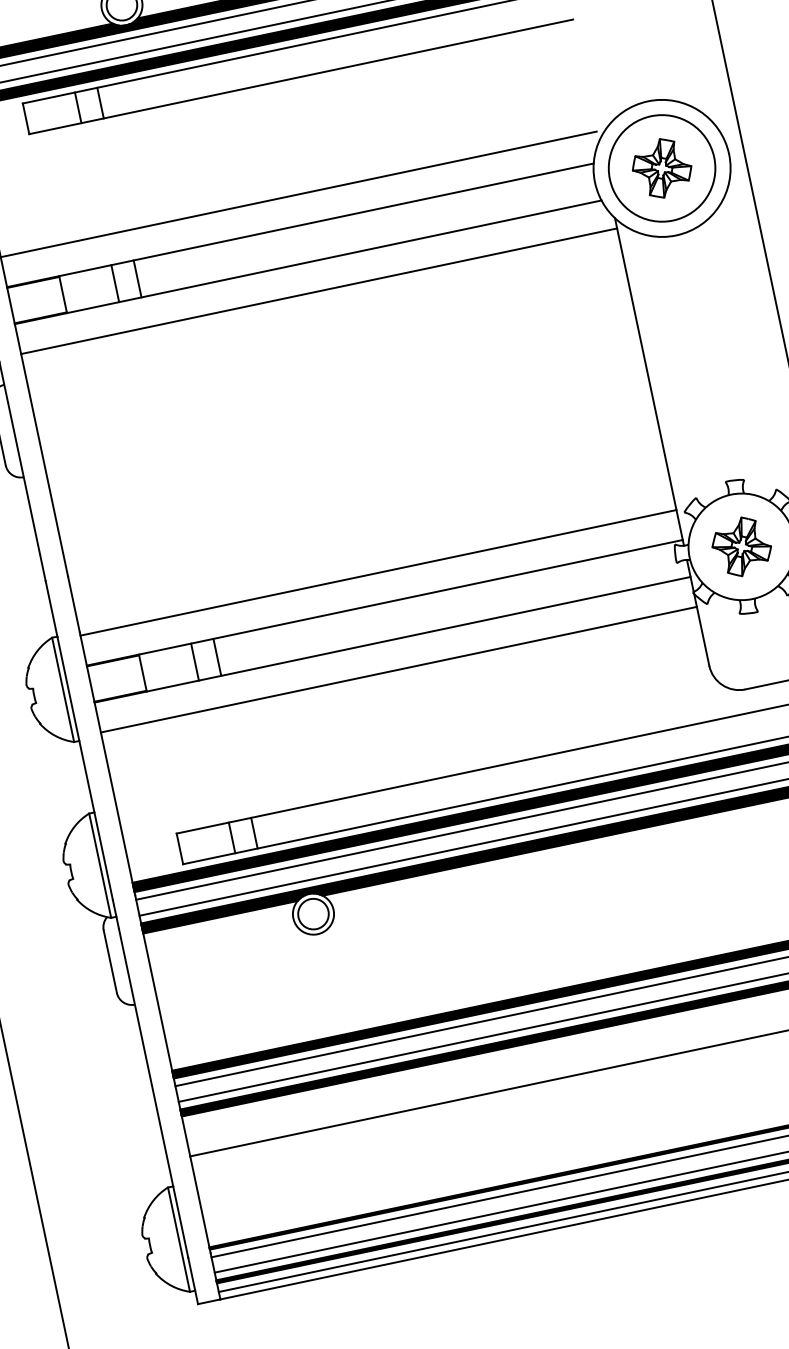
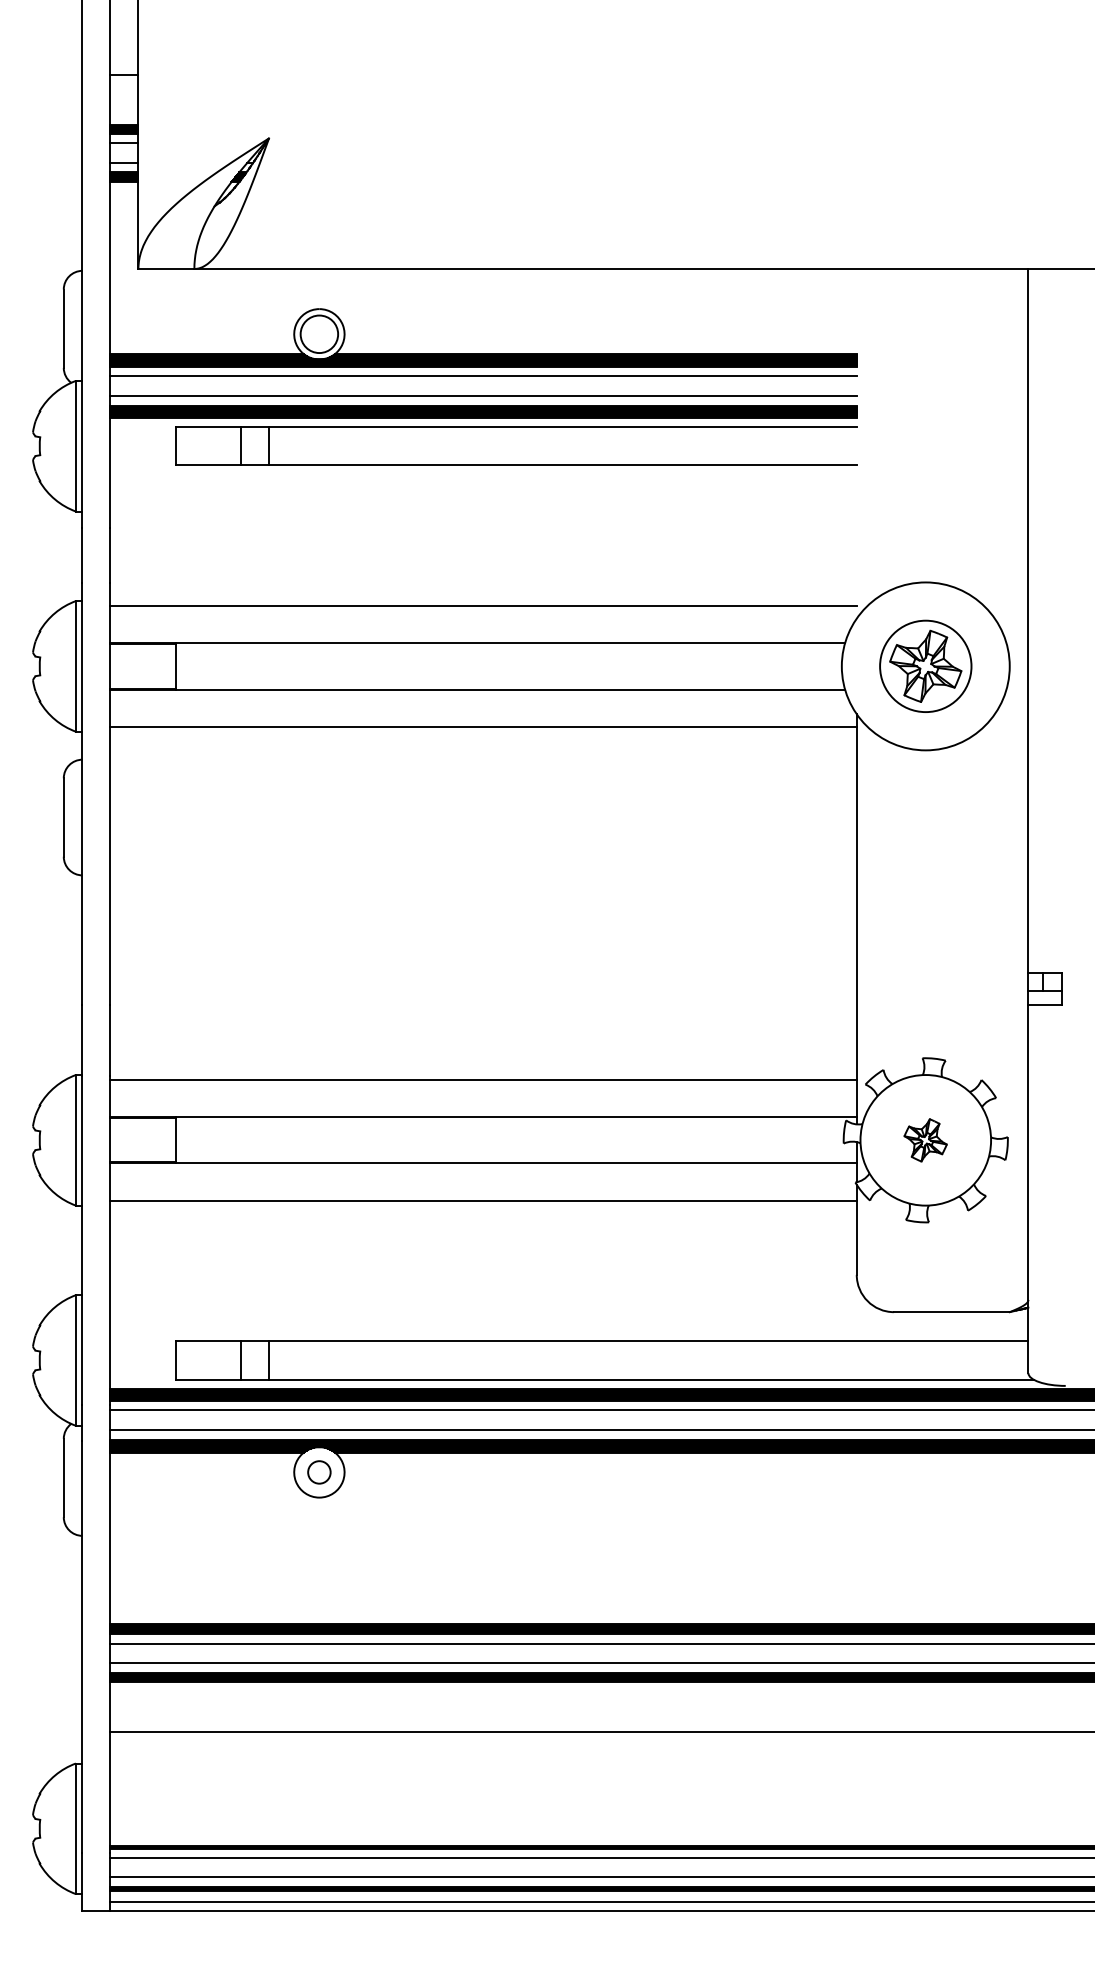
circle: (661, 168) -> (925, 666), size x0.7
line: (138, 278) -> (269, 666), removed
line: (115, 283) -> (241, 666), removed
part: (741, 547) -> (925, 1140), size x0.6
line: (217, 657) -> (269, 1140), removed
line: (195, 662) -> (241, 1140), removed
circle: (313, 914) -> (319, 1472), size x0.6

